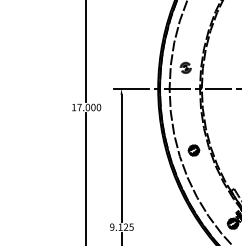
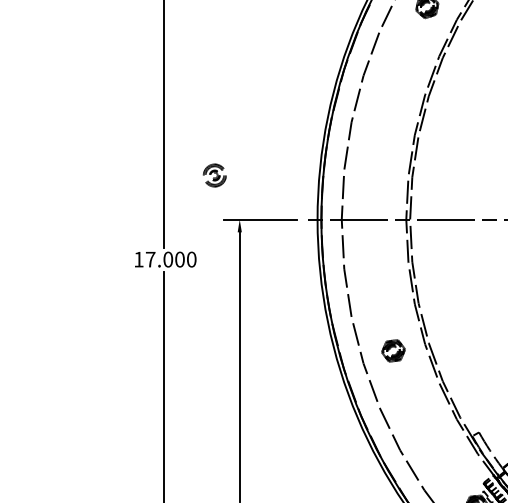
part: (185, 67) -> (214, 174), moved

